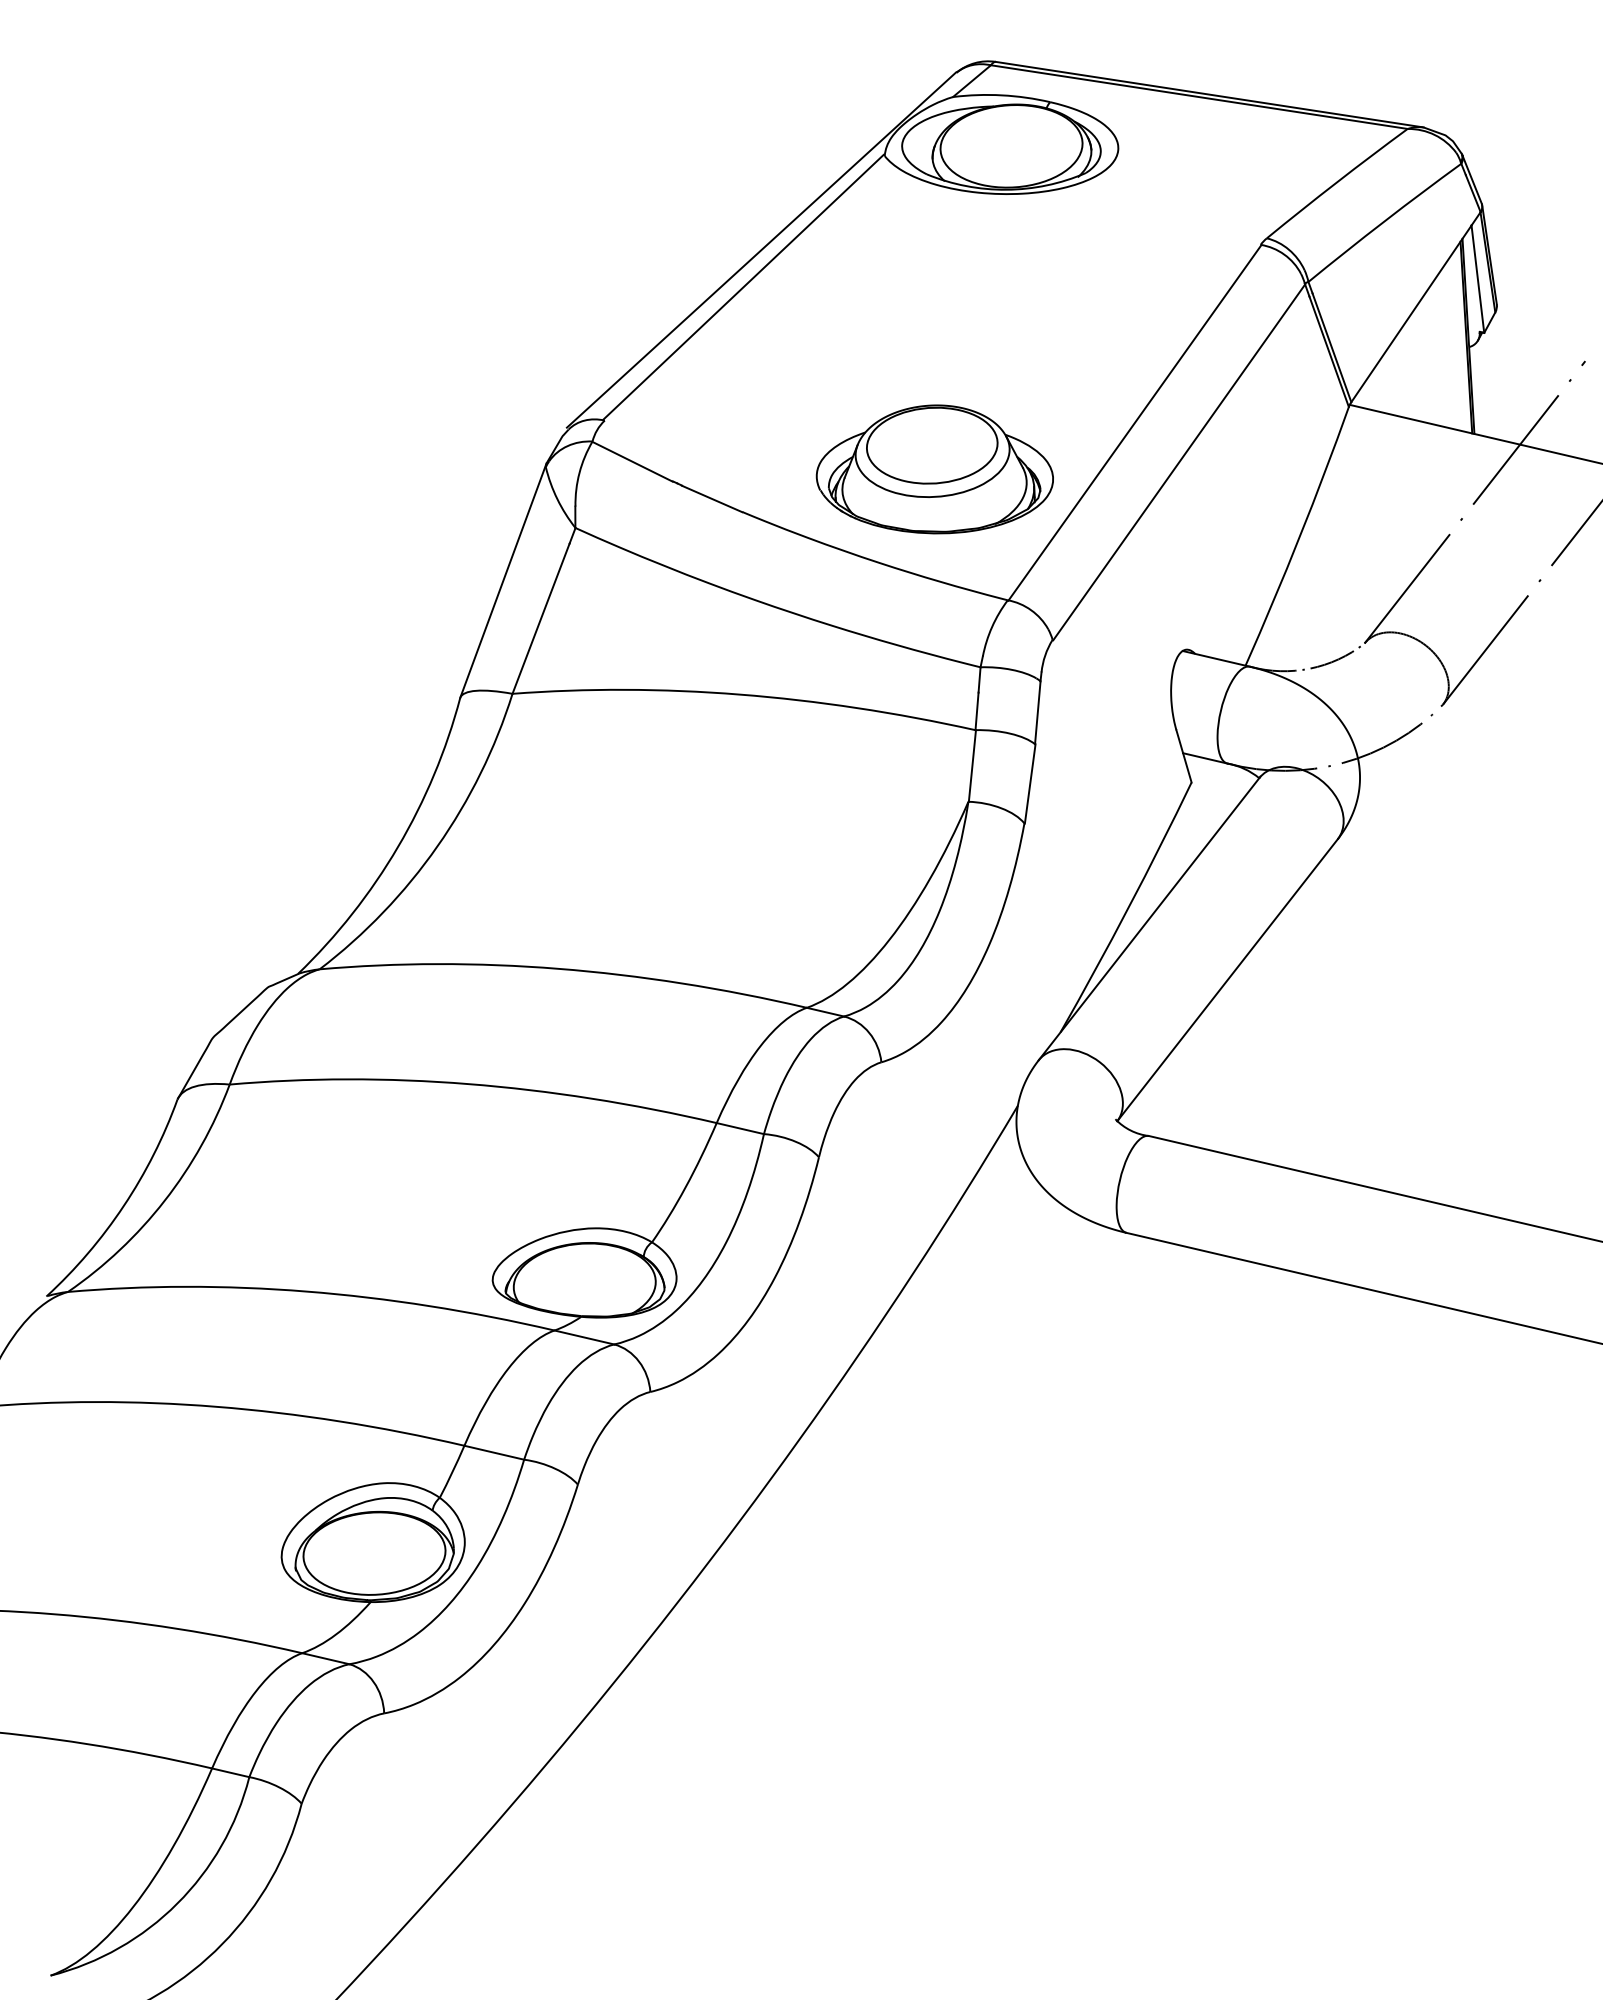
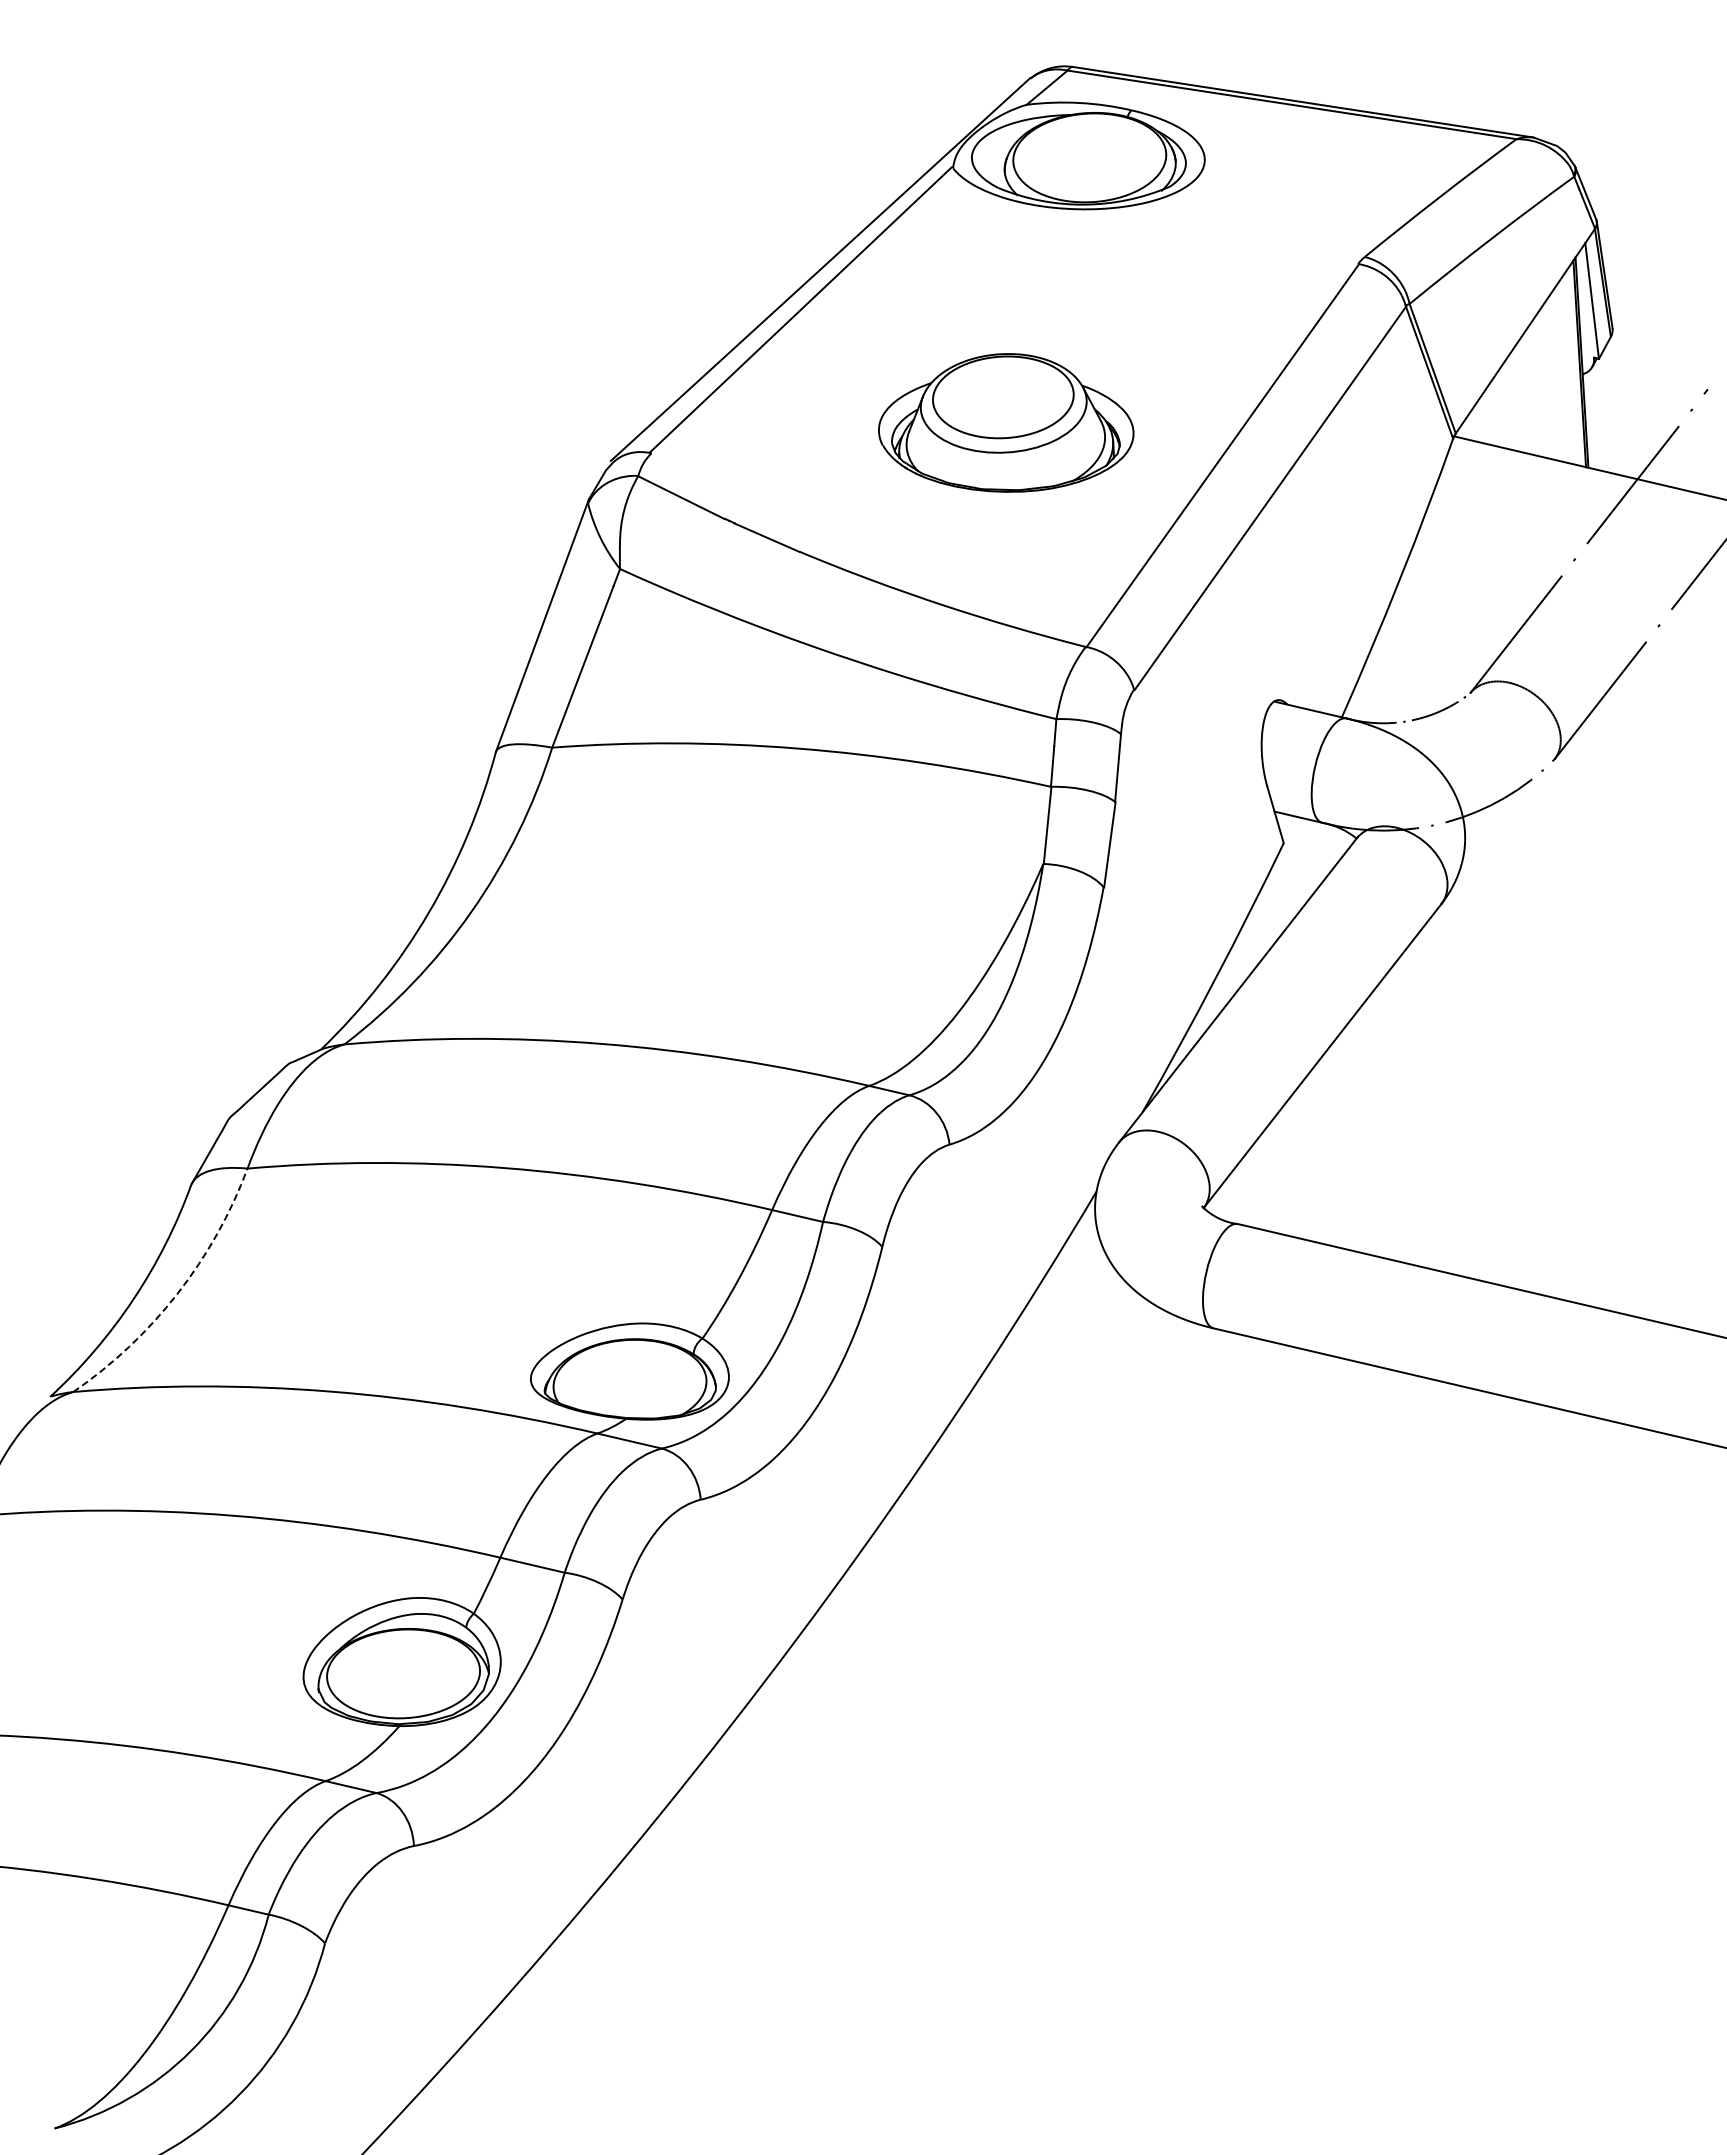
part: (935, 469) -> (1006, 422), moved
arc: (164, 1200) -> (177, 1293), solid -> dashed

